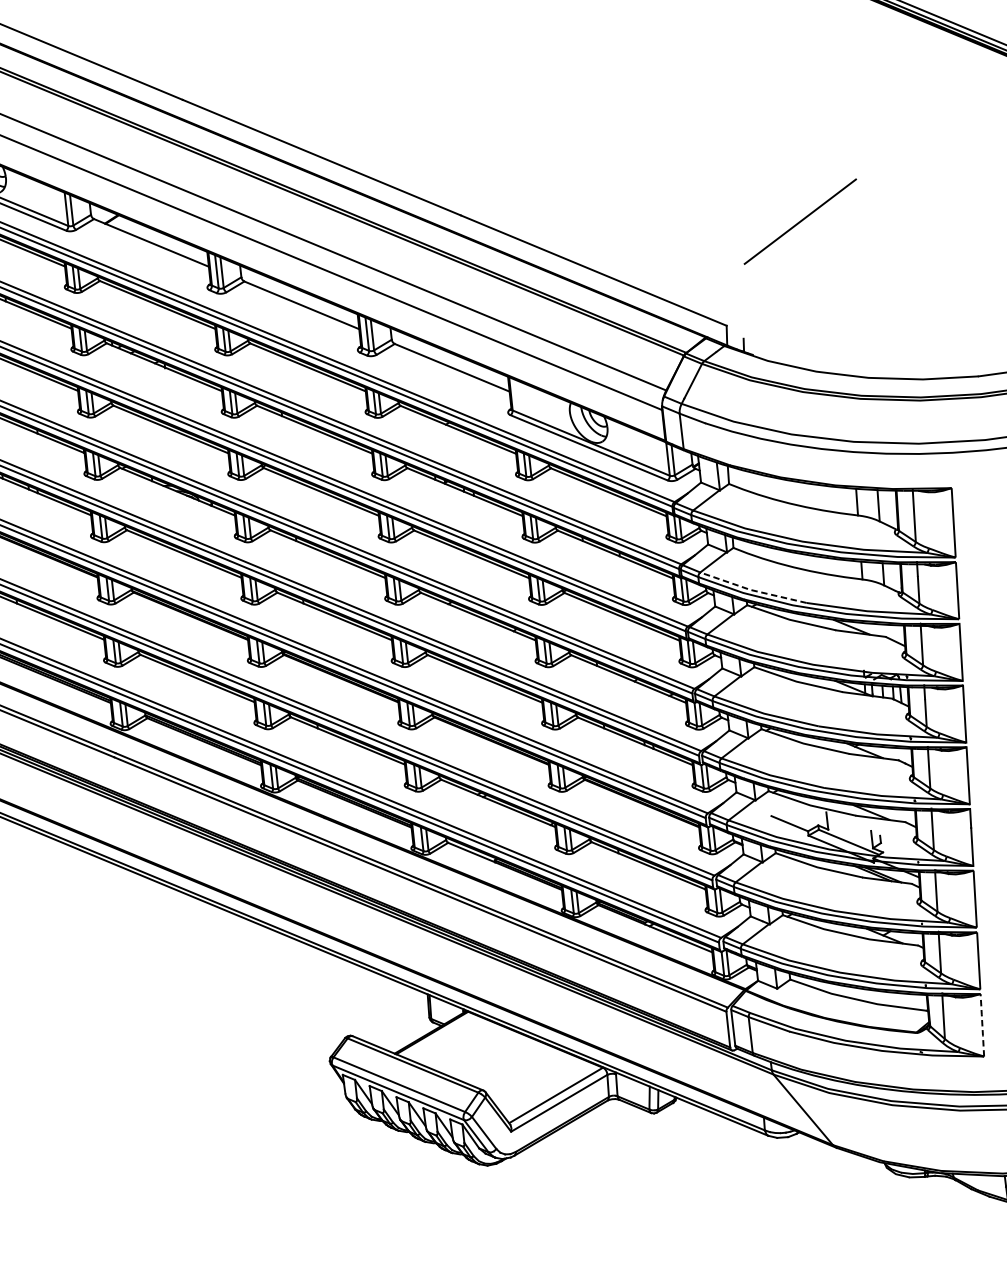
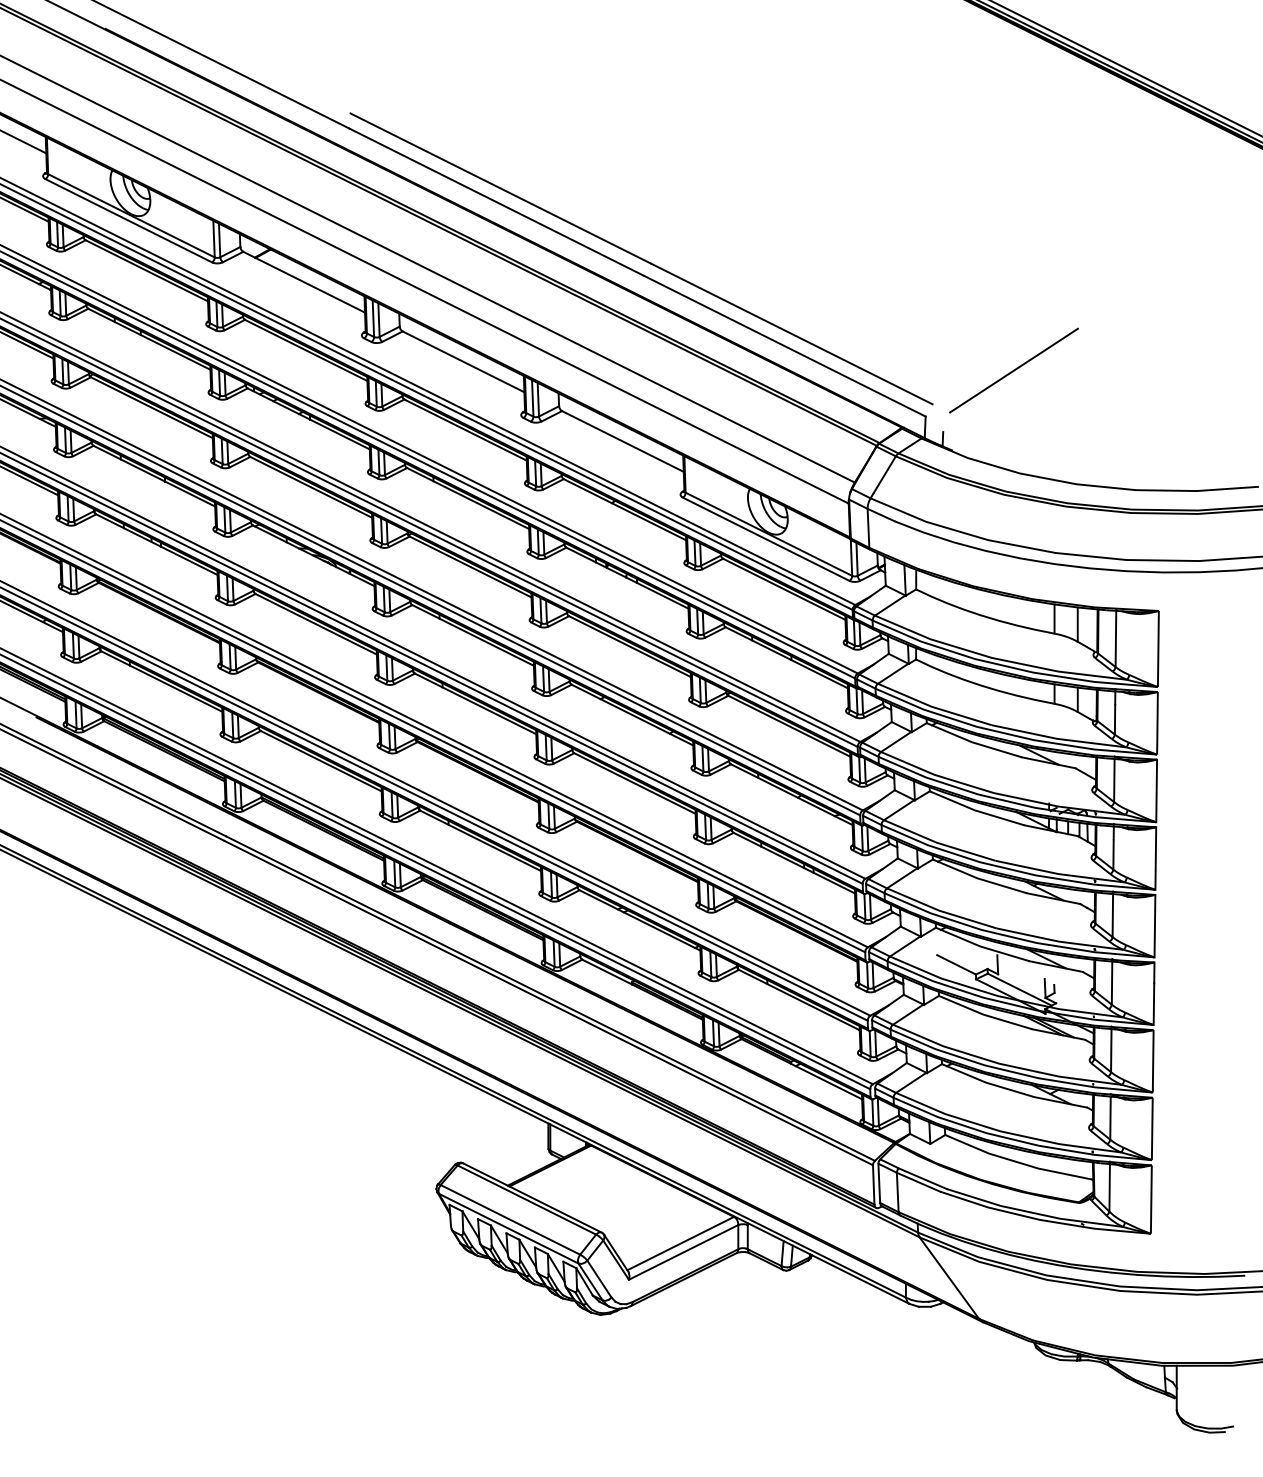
line: (457, 199) -> (641, 258), added
line: (799, 221) -> (1013, 370), moved
line: (751, 590) -> (932, 707), dashed -> solid
line: (982, 1025) -> (1151, 1199), dashed -> solid

